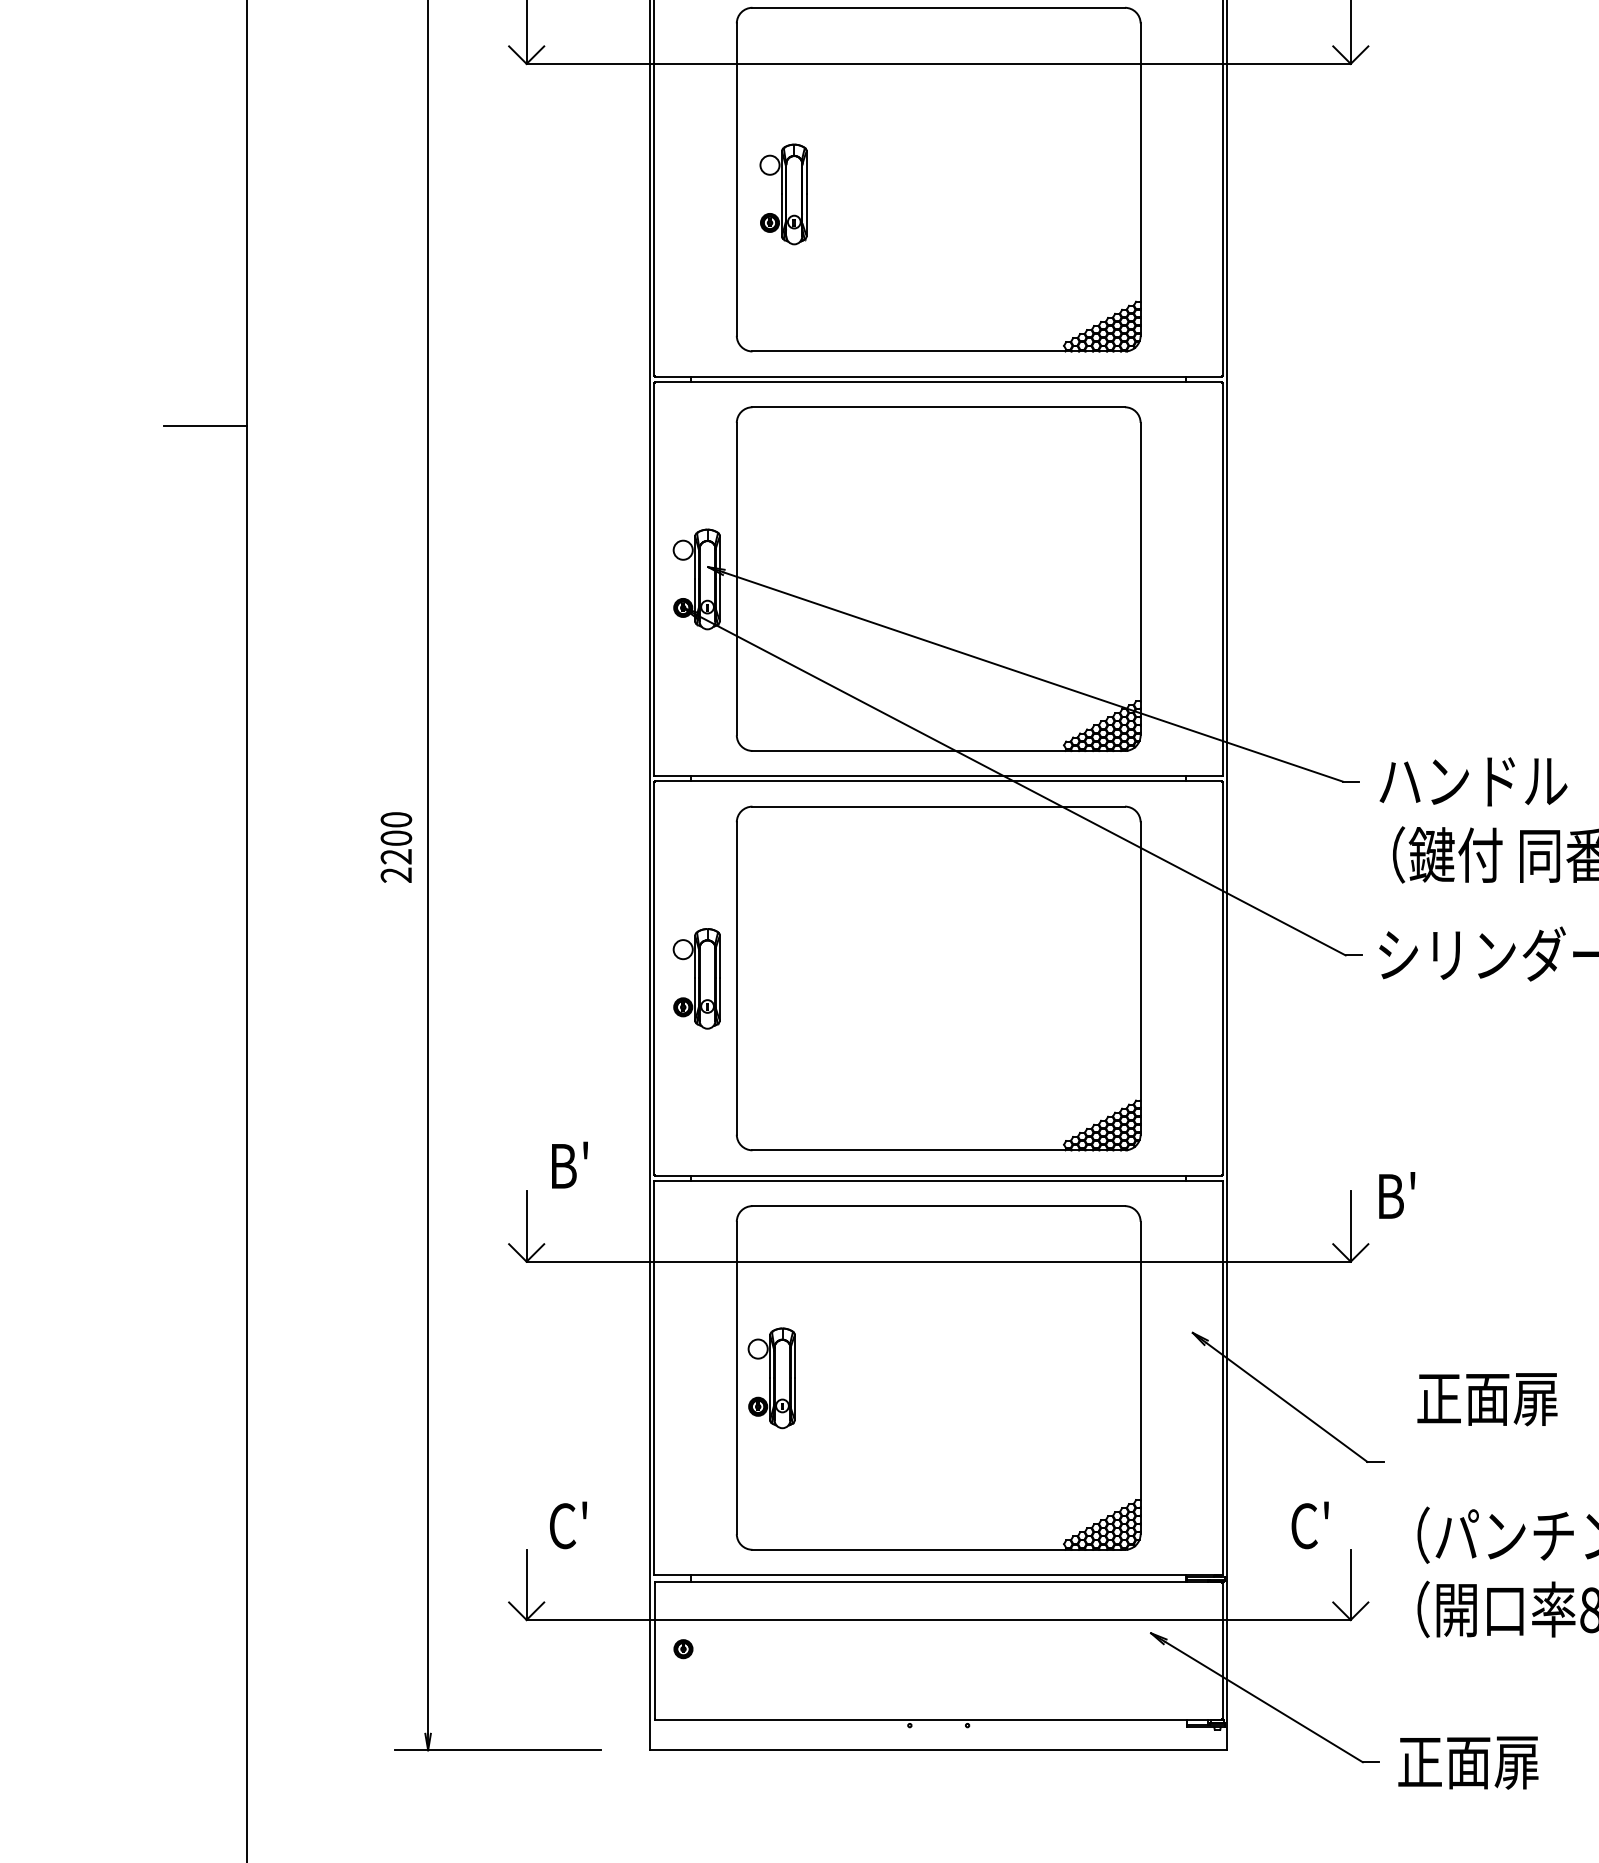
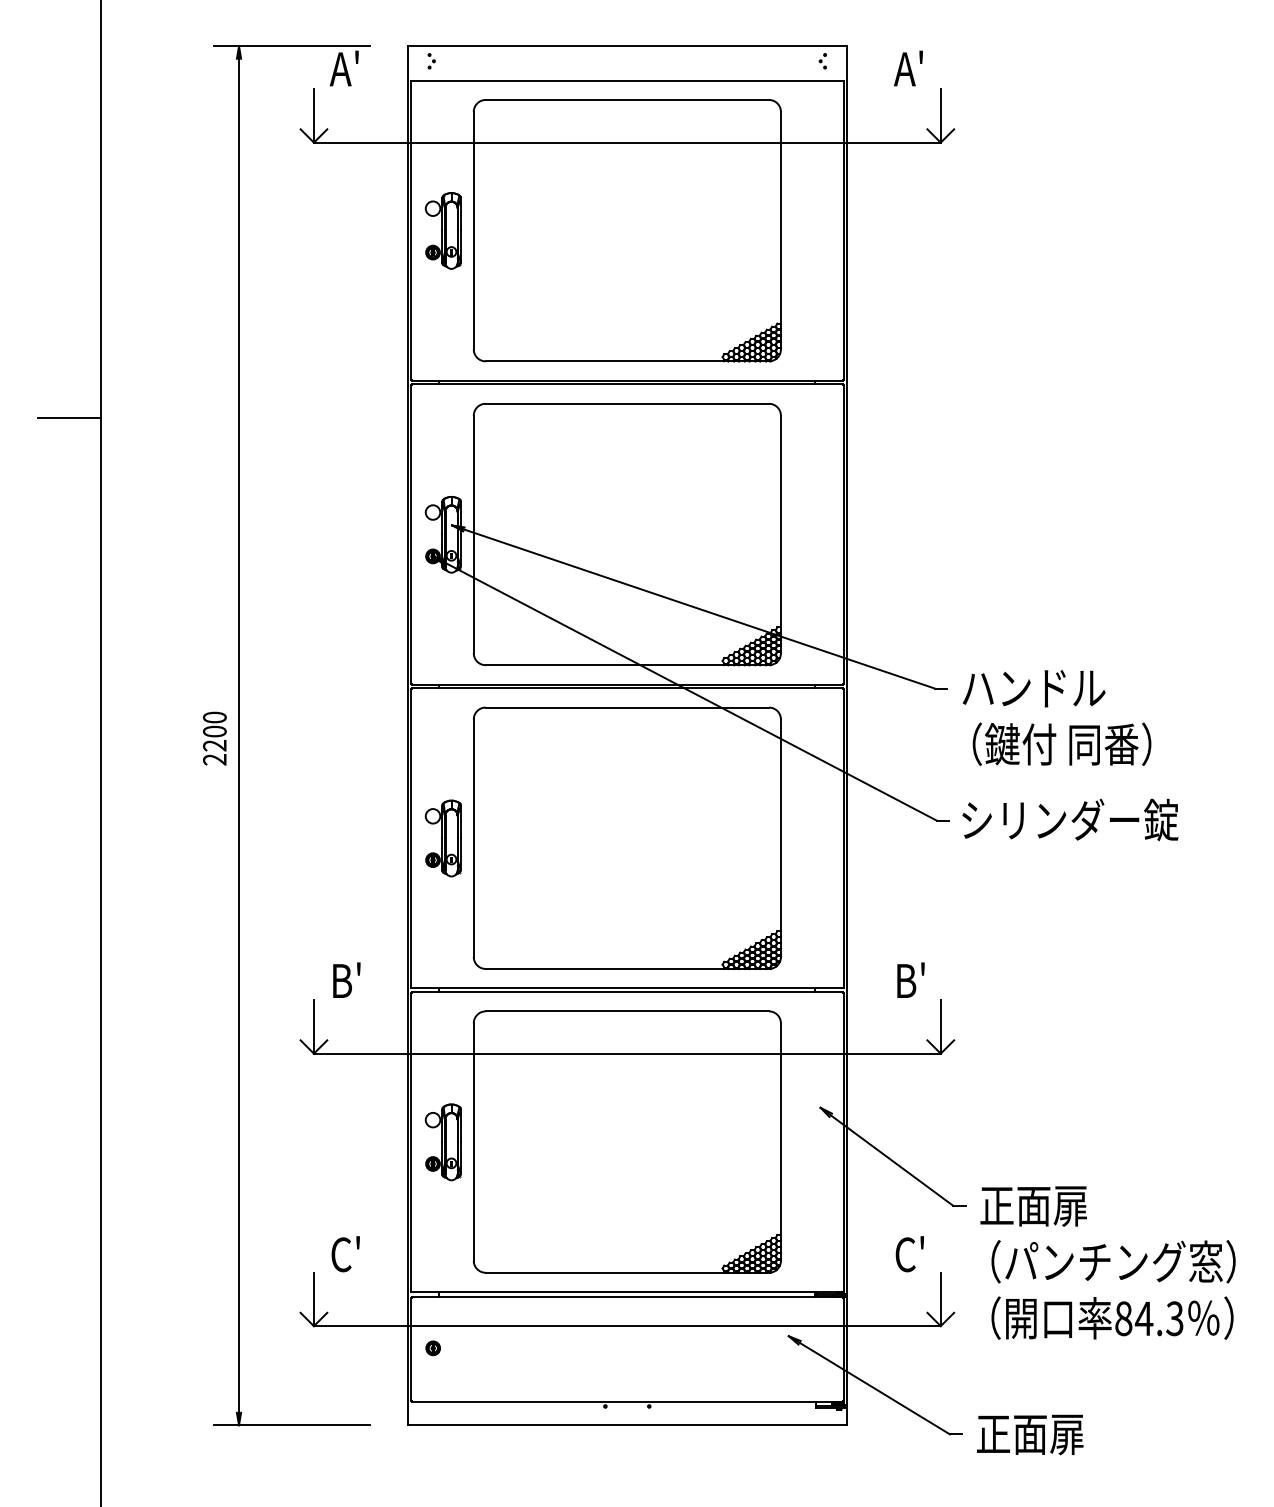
part: (782, 193) -> (442, 230), moved
text: (1396, 1194) -> (910, 979), moved
part: (770, 1378) -> (442, 1142), moved
text: (1487, 1399) -> (1033, 1206), moved

